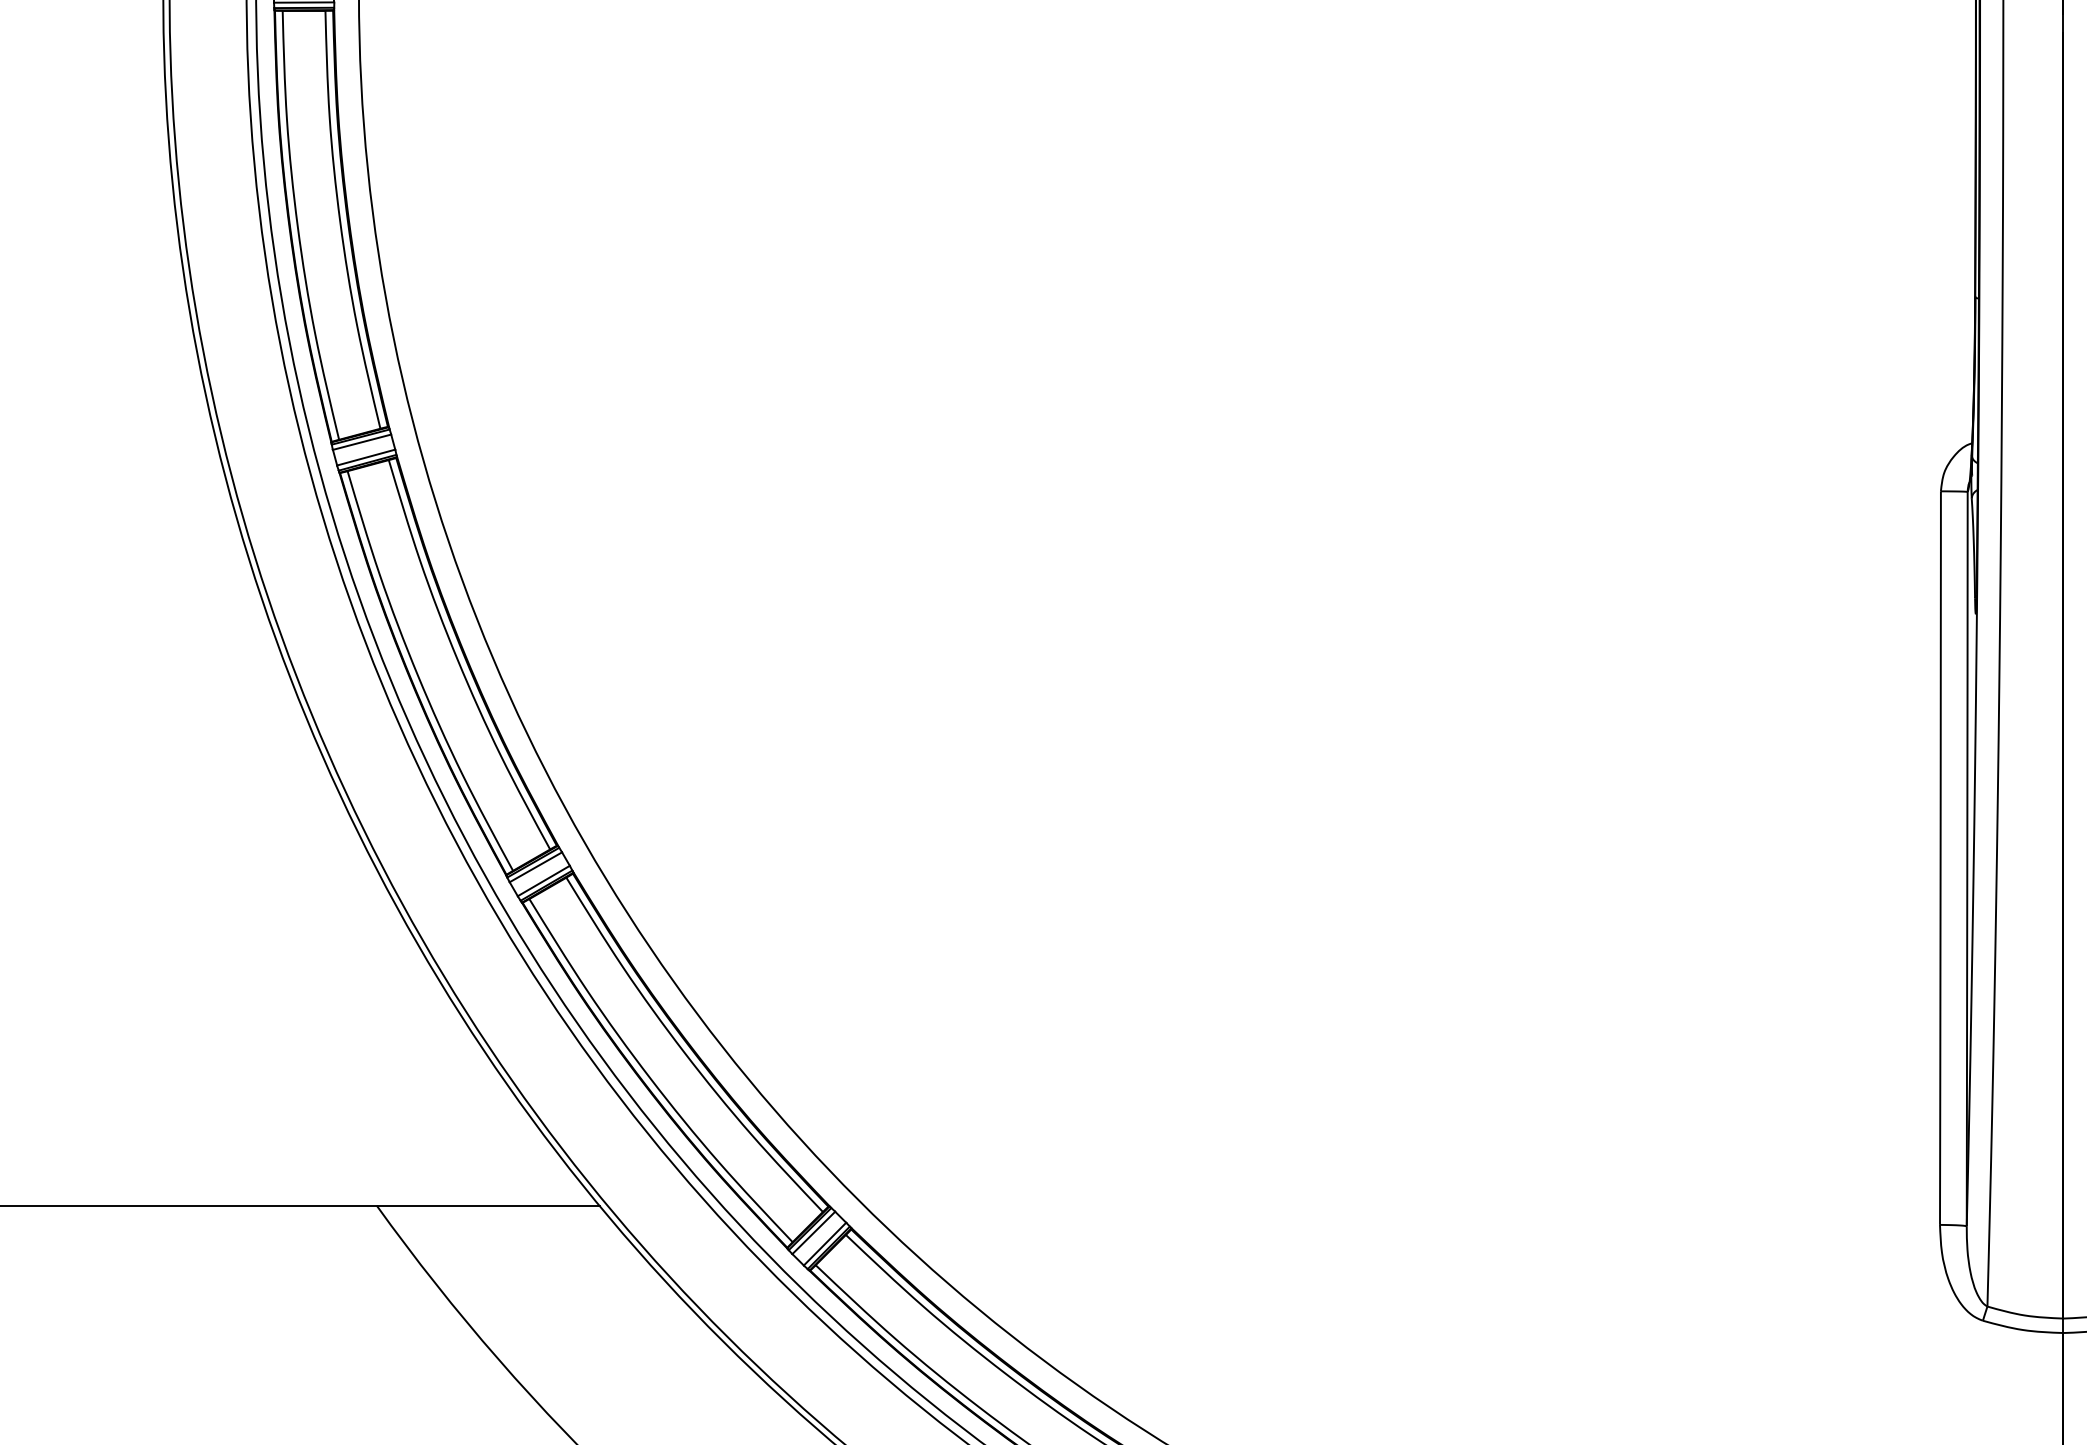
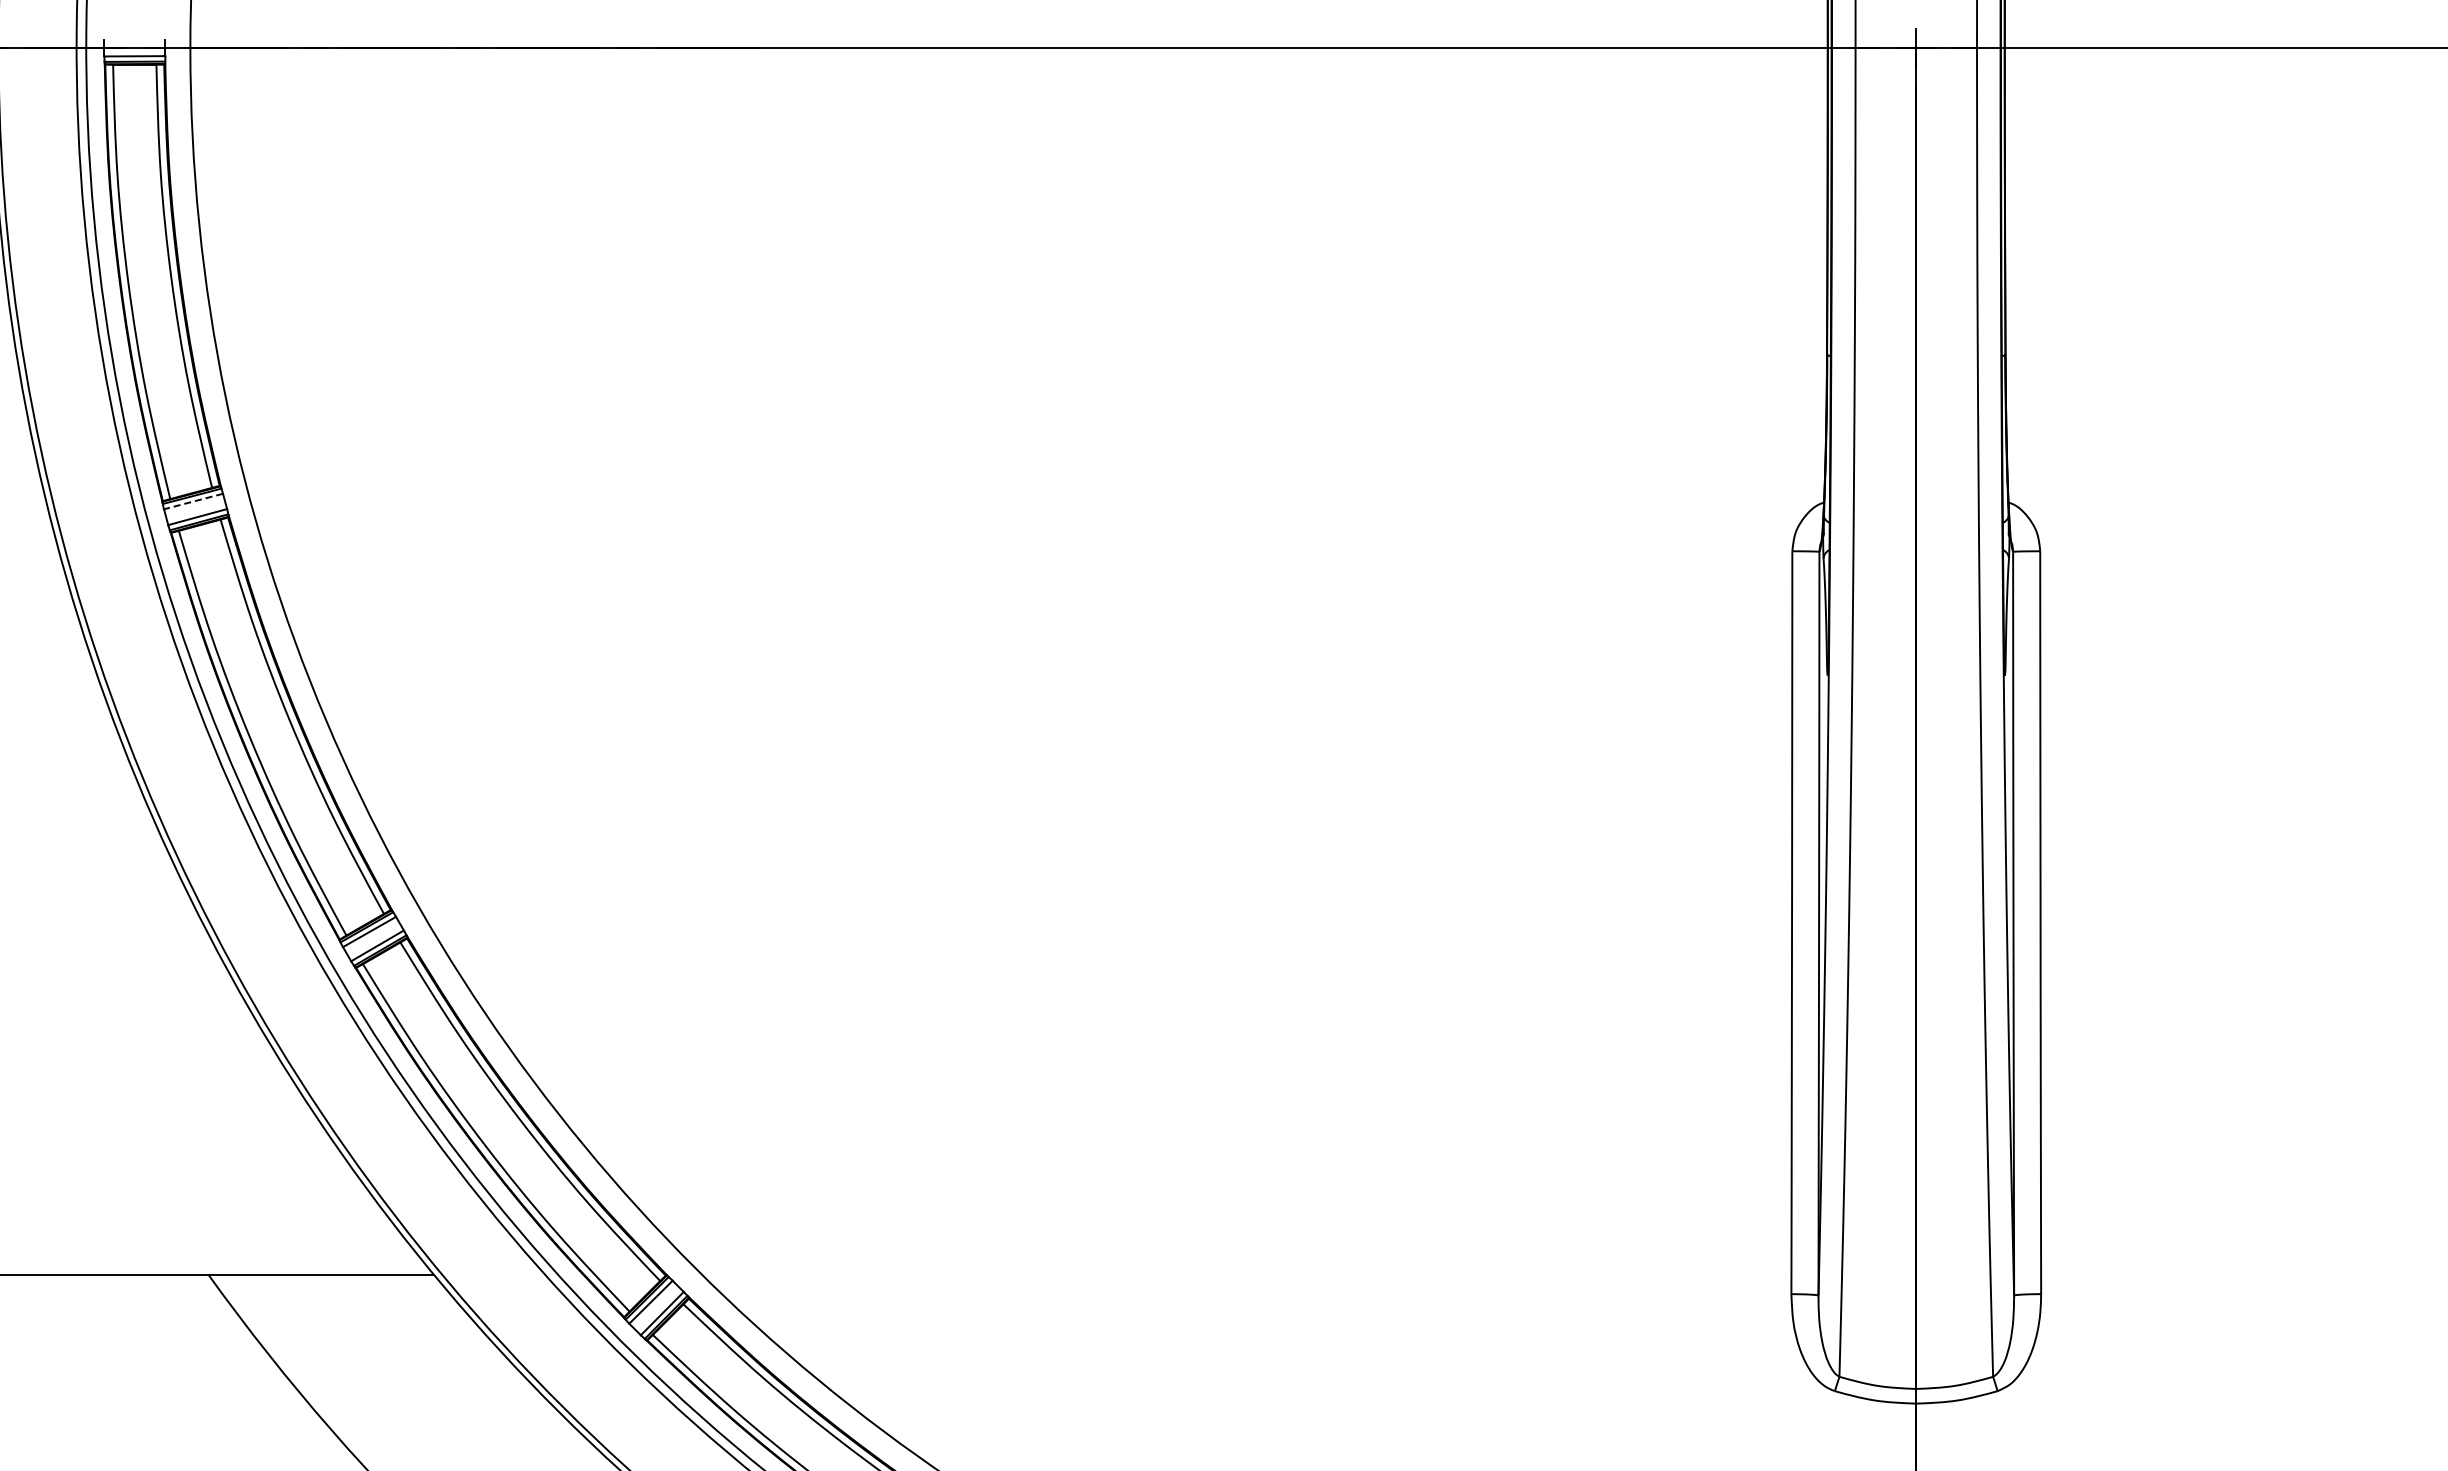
line: (362, 442) -> (193, 501), solid -> dashed

